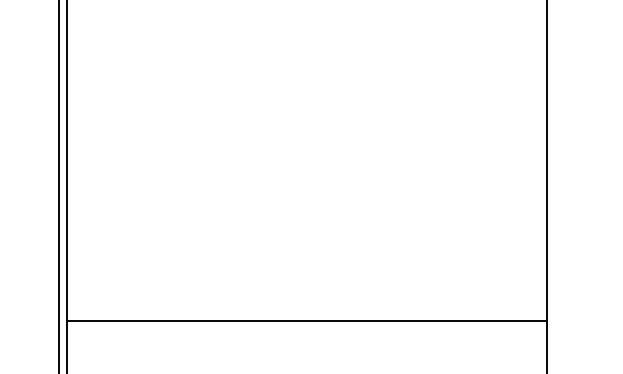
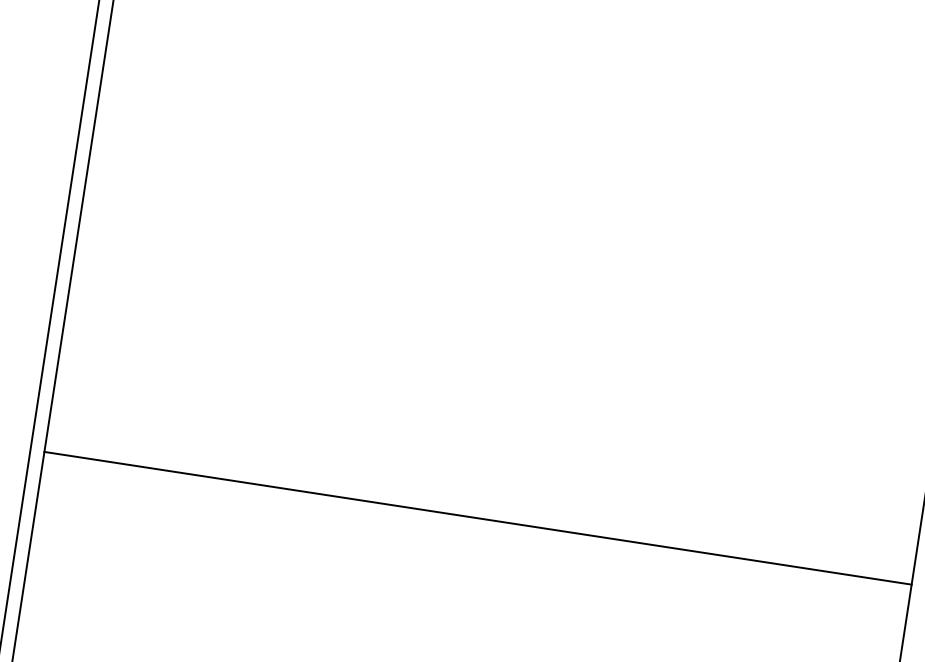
line: (306, 320) -> (477, 518), moved

